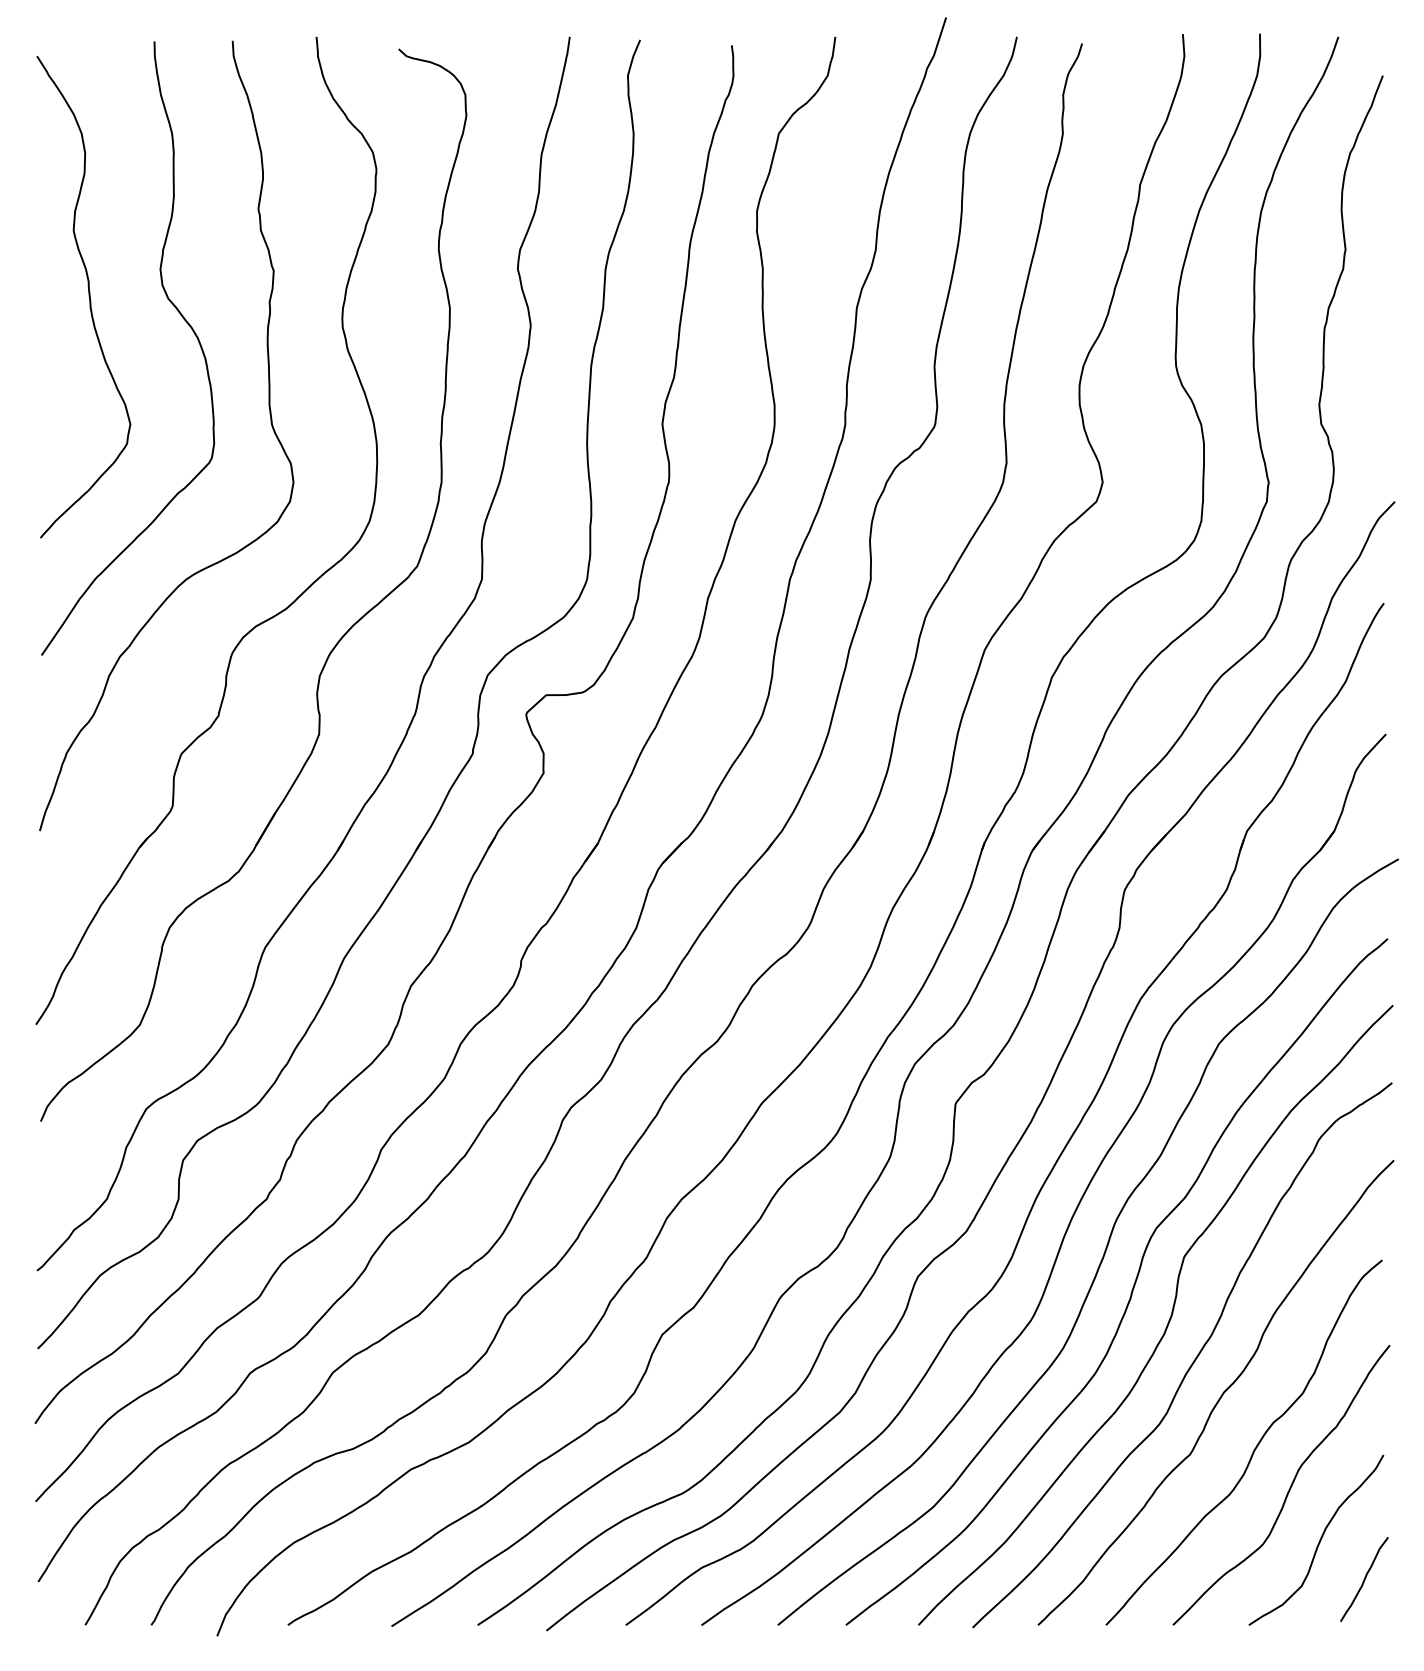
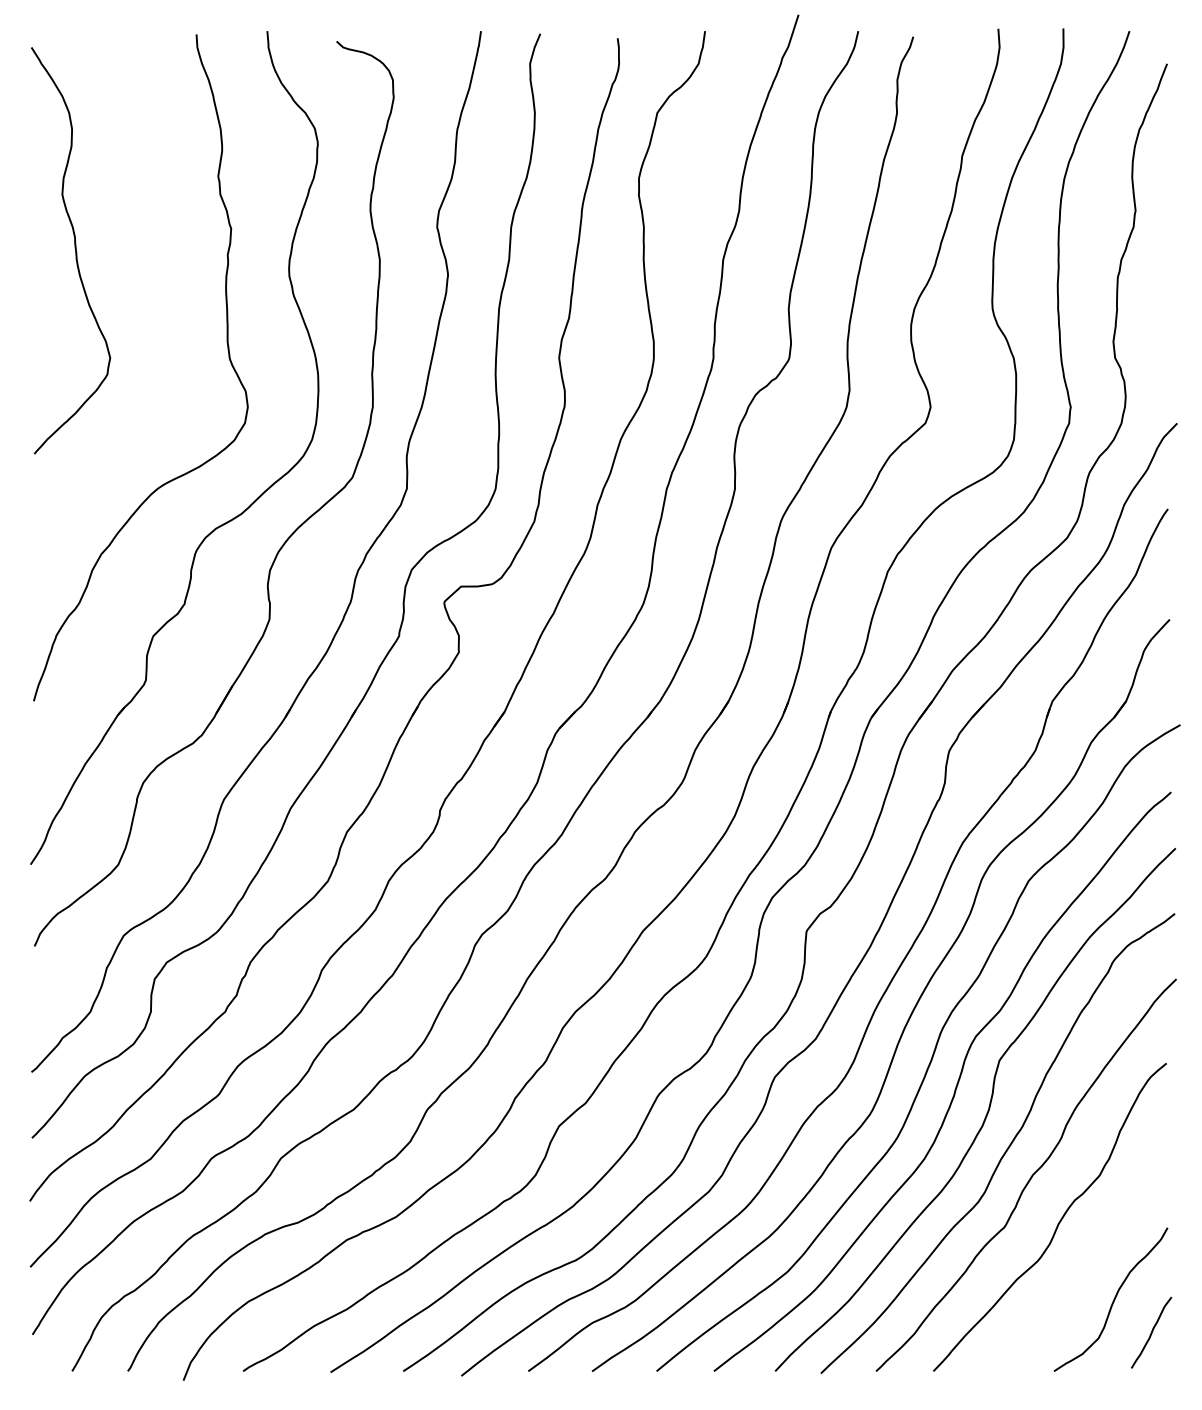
curve: (177, 311) -> (149, 262), removed
curve: (1289, 1487) -> (1088, 1255), removed

